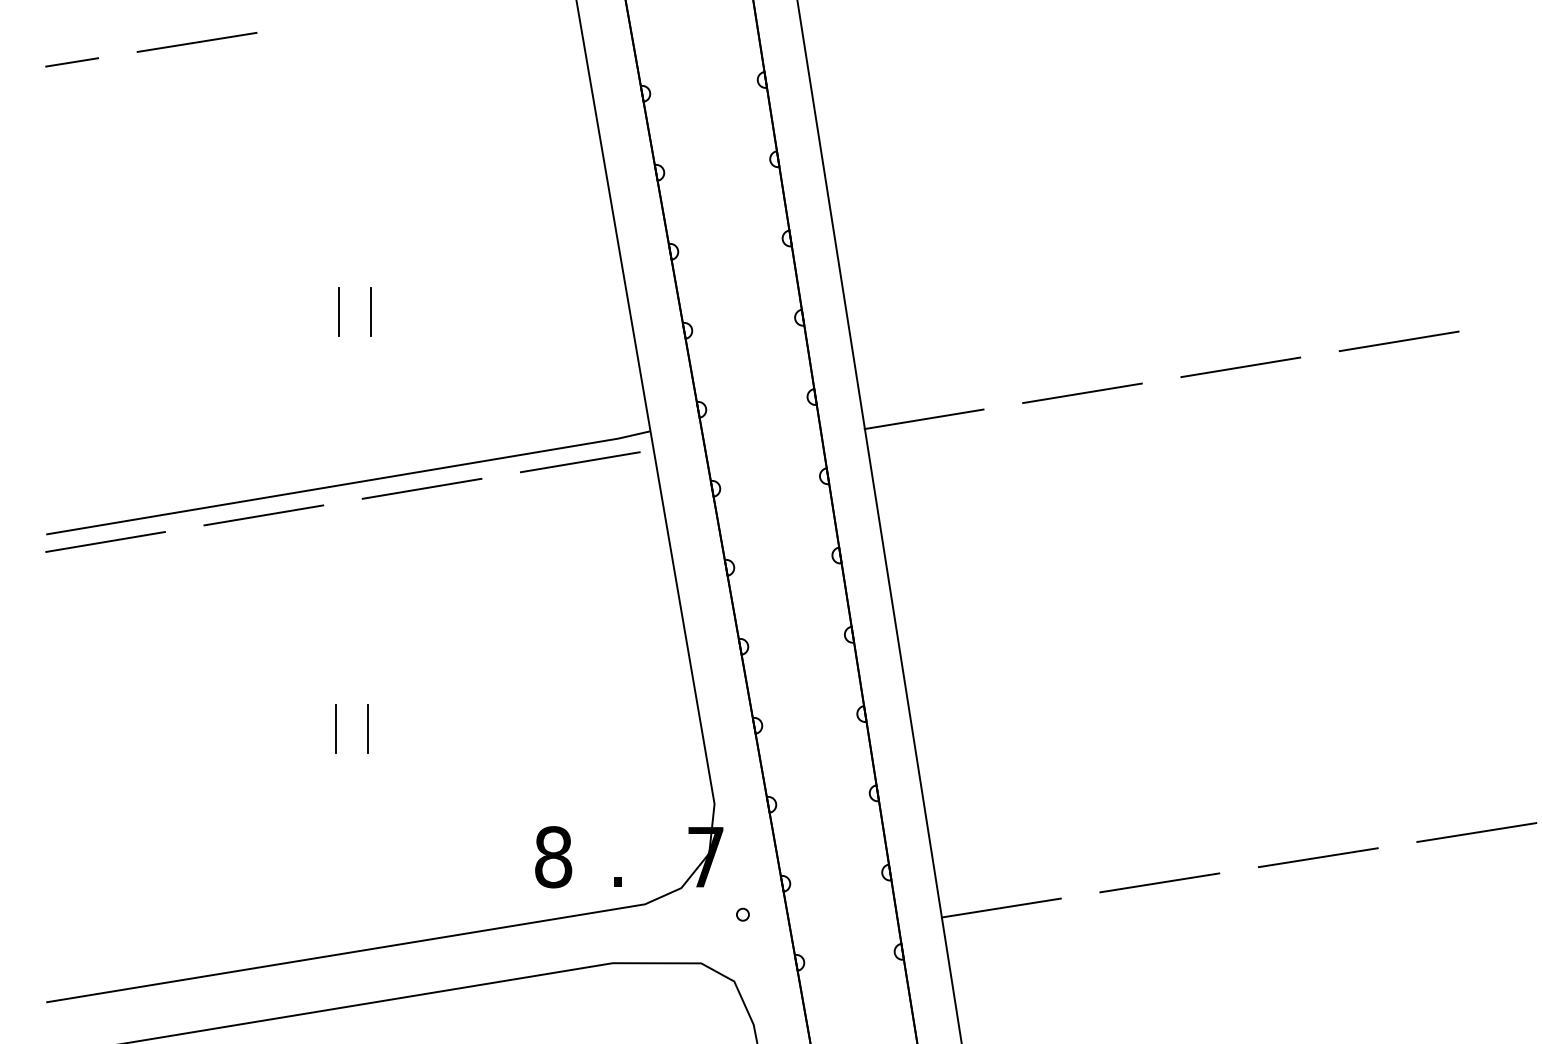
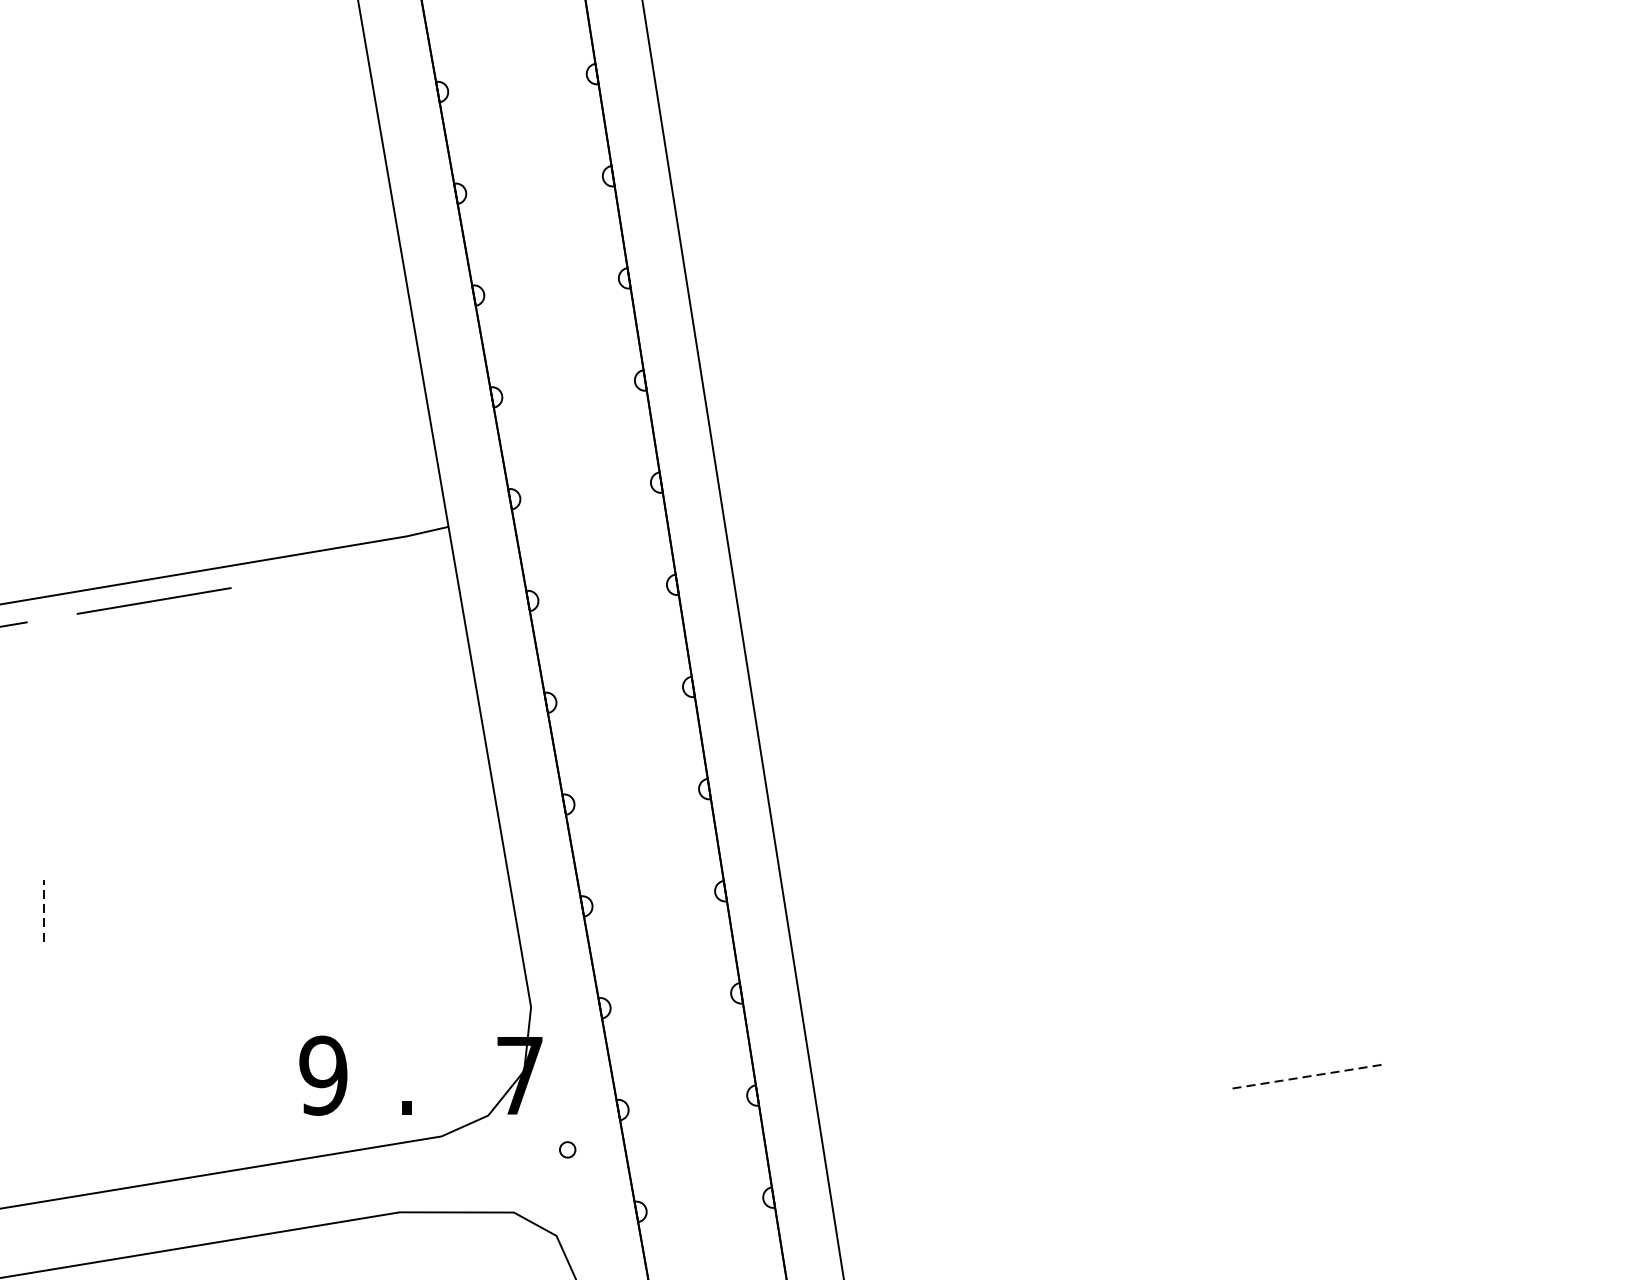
line: (338, 311) -> (46, 372), removed
line: (370, 311) -> (87, 372), removed
line: (1398, 341) -> (1412, 411), removed
line: (1240, 367) -> (1208, 444), removed
line: (1082, 393) -> (1005, 478), removed
line: (923, 419) -> (800, 511), removed
line: (579, 462) -> (357, 567), removed
line: (336, 728) -> (43, 909), solid -> dashed
line: (368, 729) -> (85, 911), removed
line: (1476, 832) -> (1513, 1043), removed
text: (553, 857) -> (323, 1076), 8 -> 9
line: (1318, 857) -> (1309, 1076), solid -> dashed
line: (1159, 882) -> (1104, 1108), removed
line: (1000, 907) -> (899, 1140), removed

